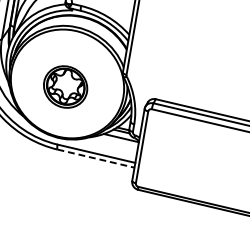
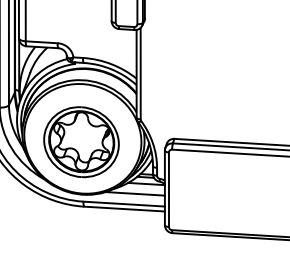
part: (65, 87) -> (81, 142), size x1.67
line: (108, 145) -> (134, 193), added
line: (96, 159) -> (125, 209), dashed -> solid

